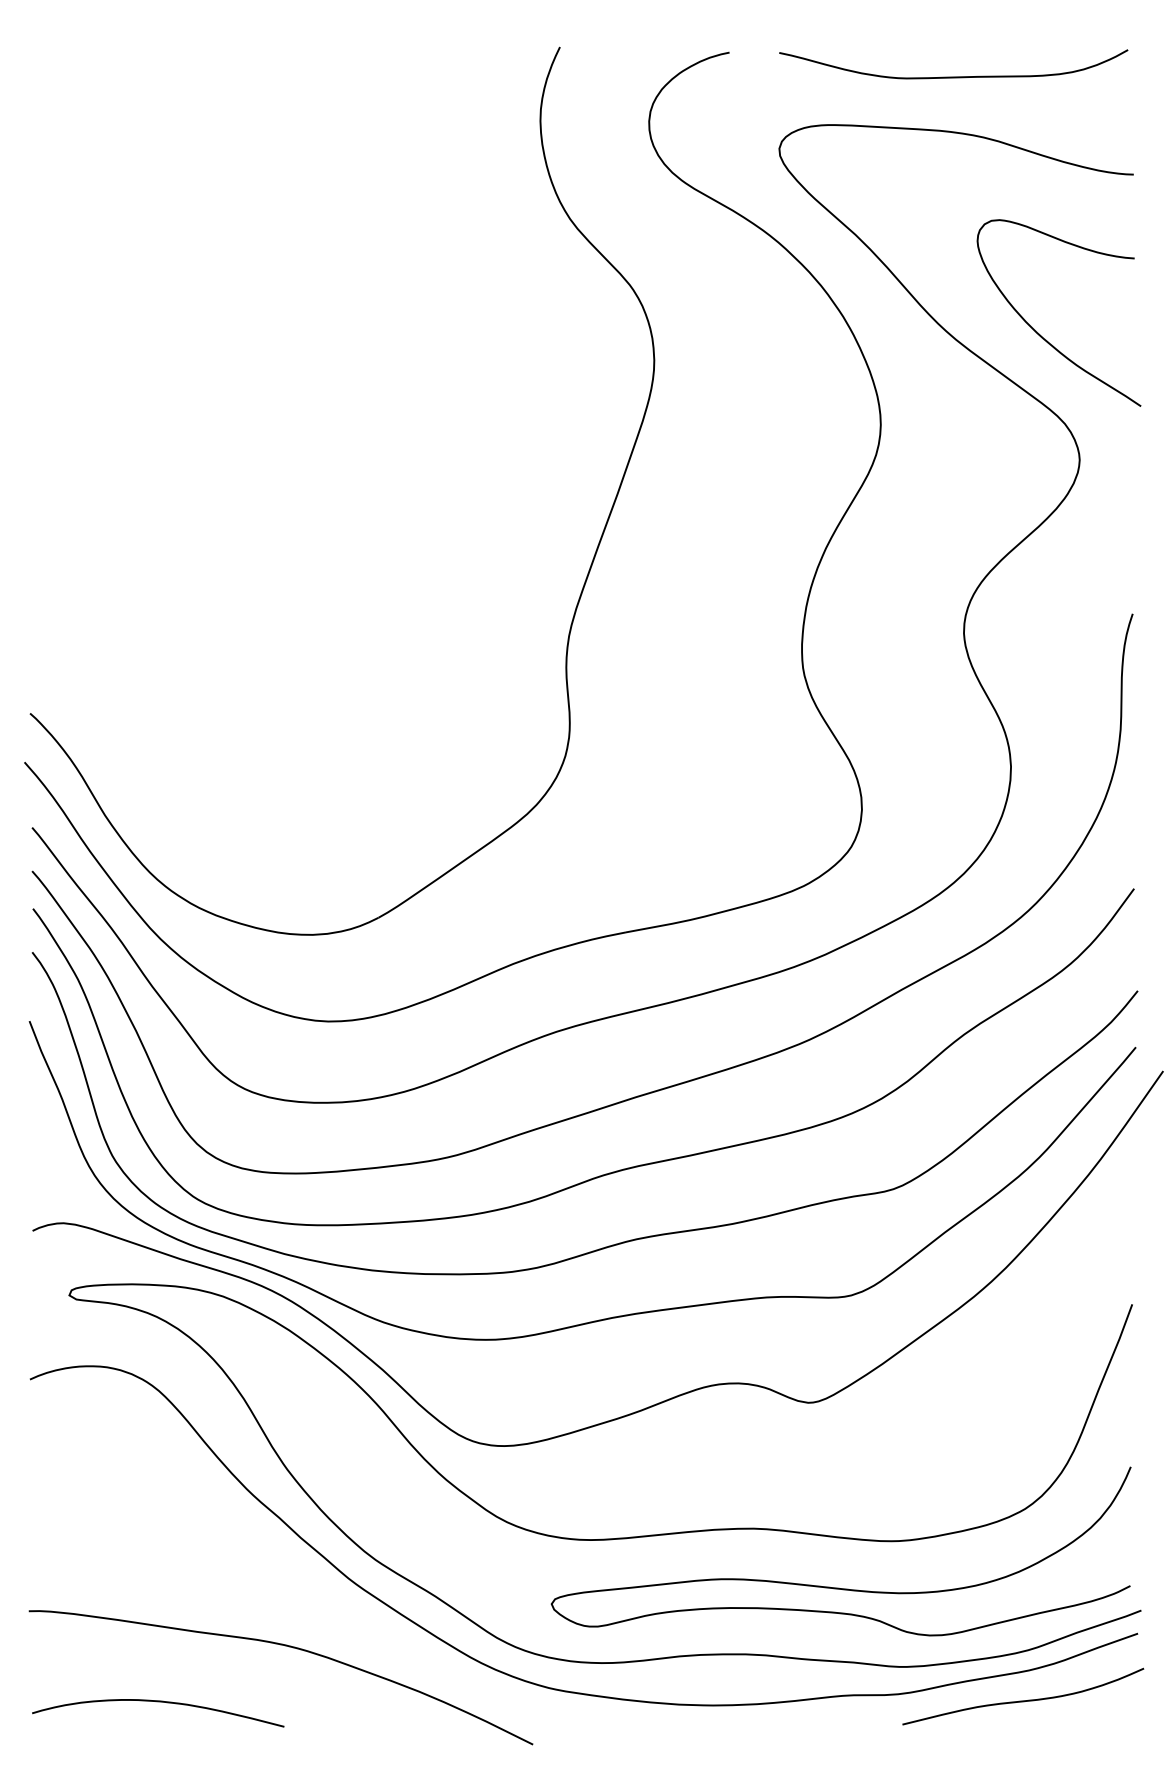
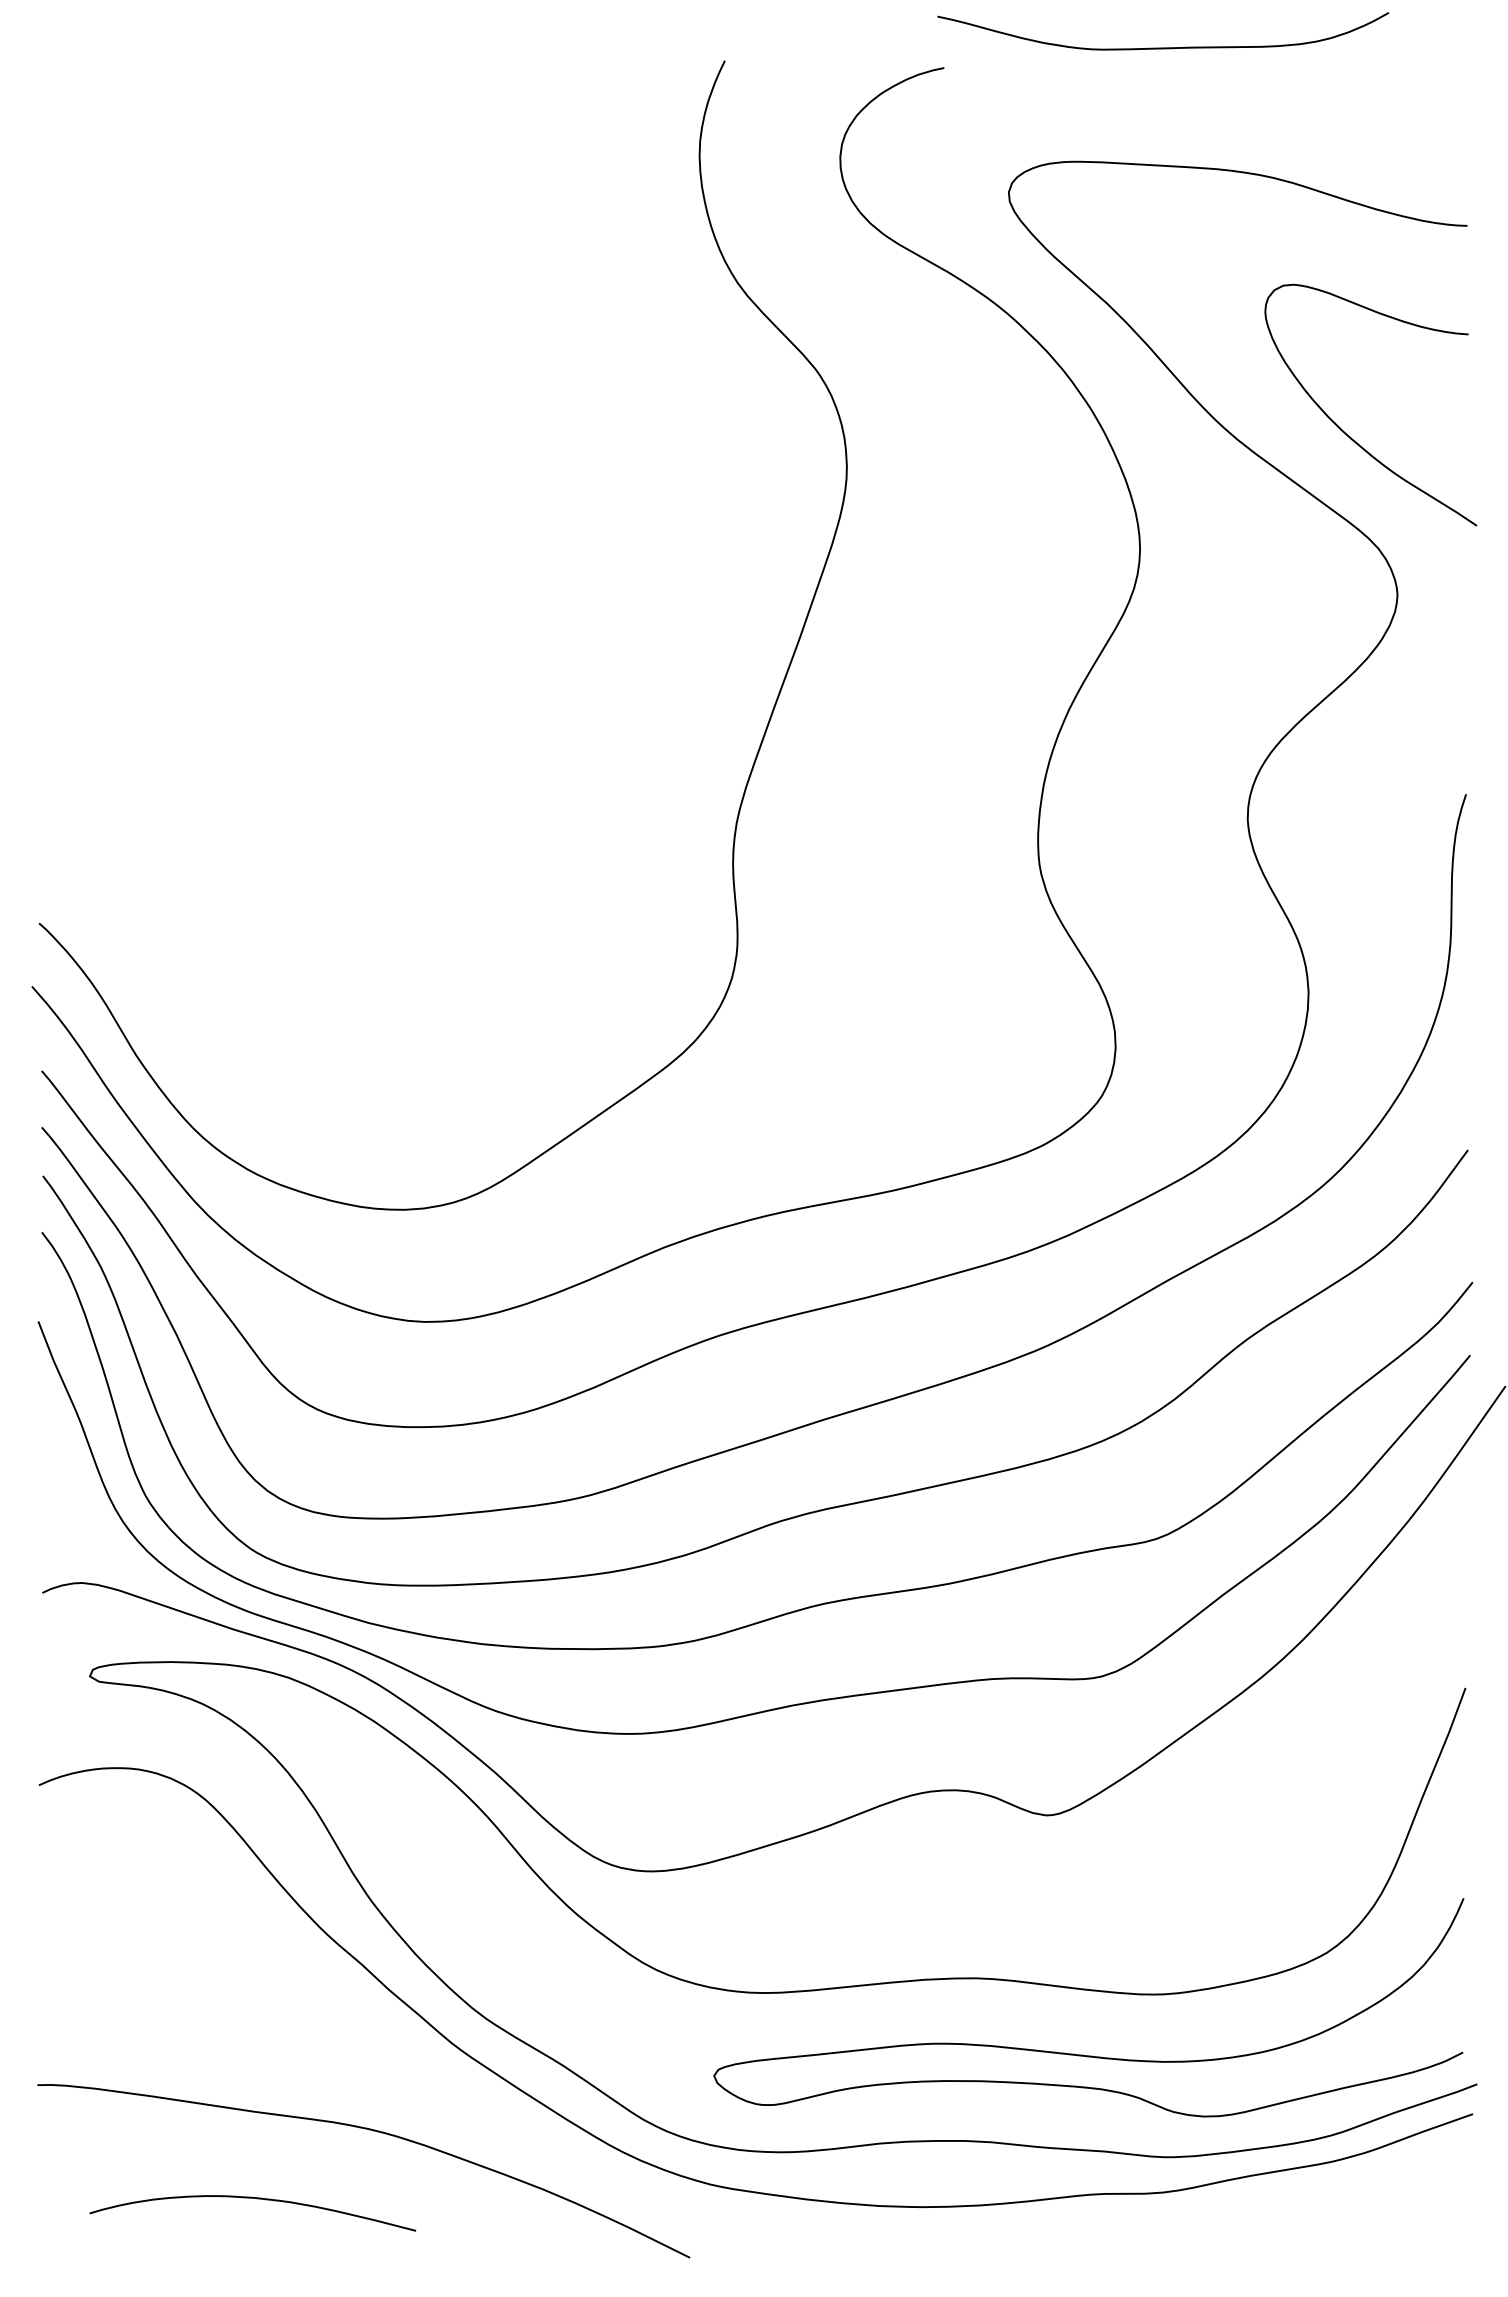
curve: (953, 76) -> (1162, 47), moved
curve: (1023, 1700) -> (1324, 2200), removed
curve: (158, 1702) -> (253, 2199), moved

